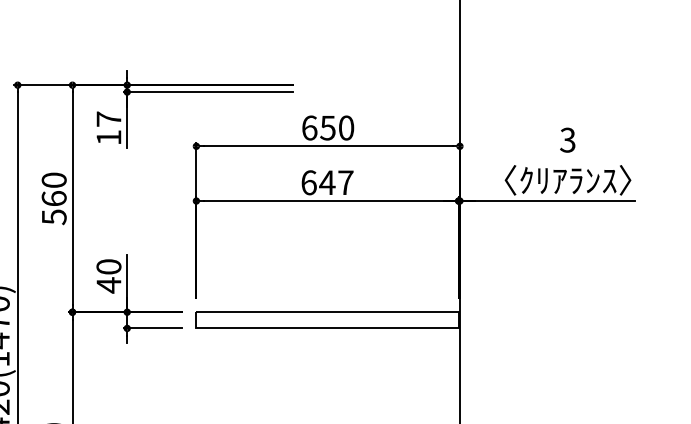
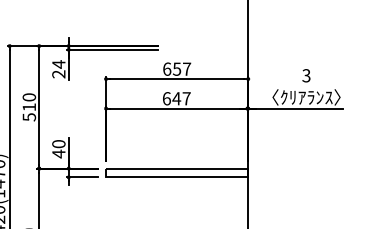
text: (347, 126) -> (187, 68), 650 -> 657
text: (108, 128) -> (58, 69), 17 -> 24
text: (54, 199) -> (29, 107), 560 -> 510

